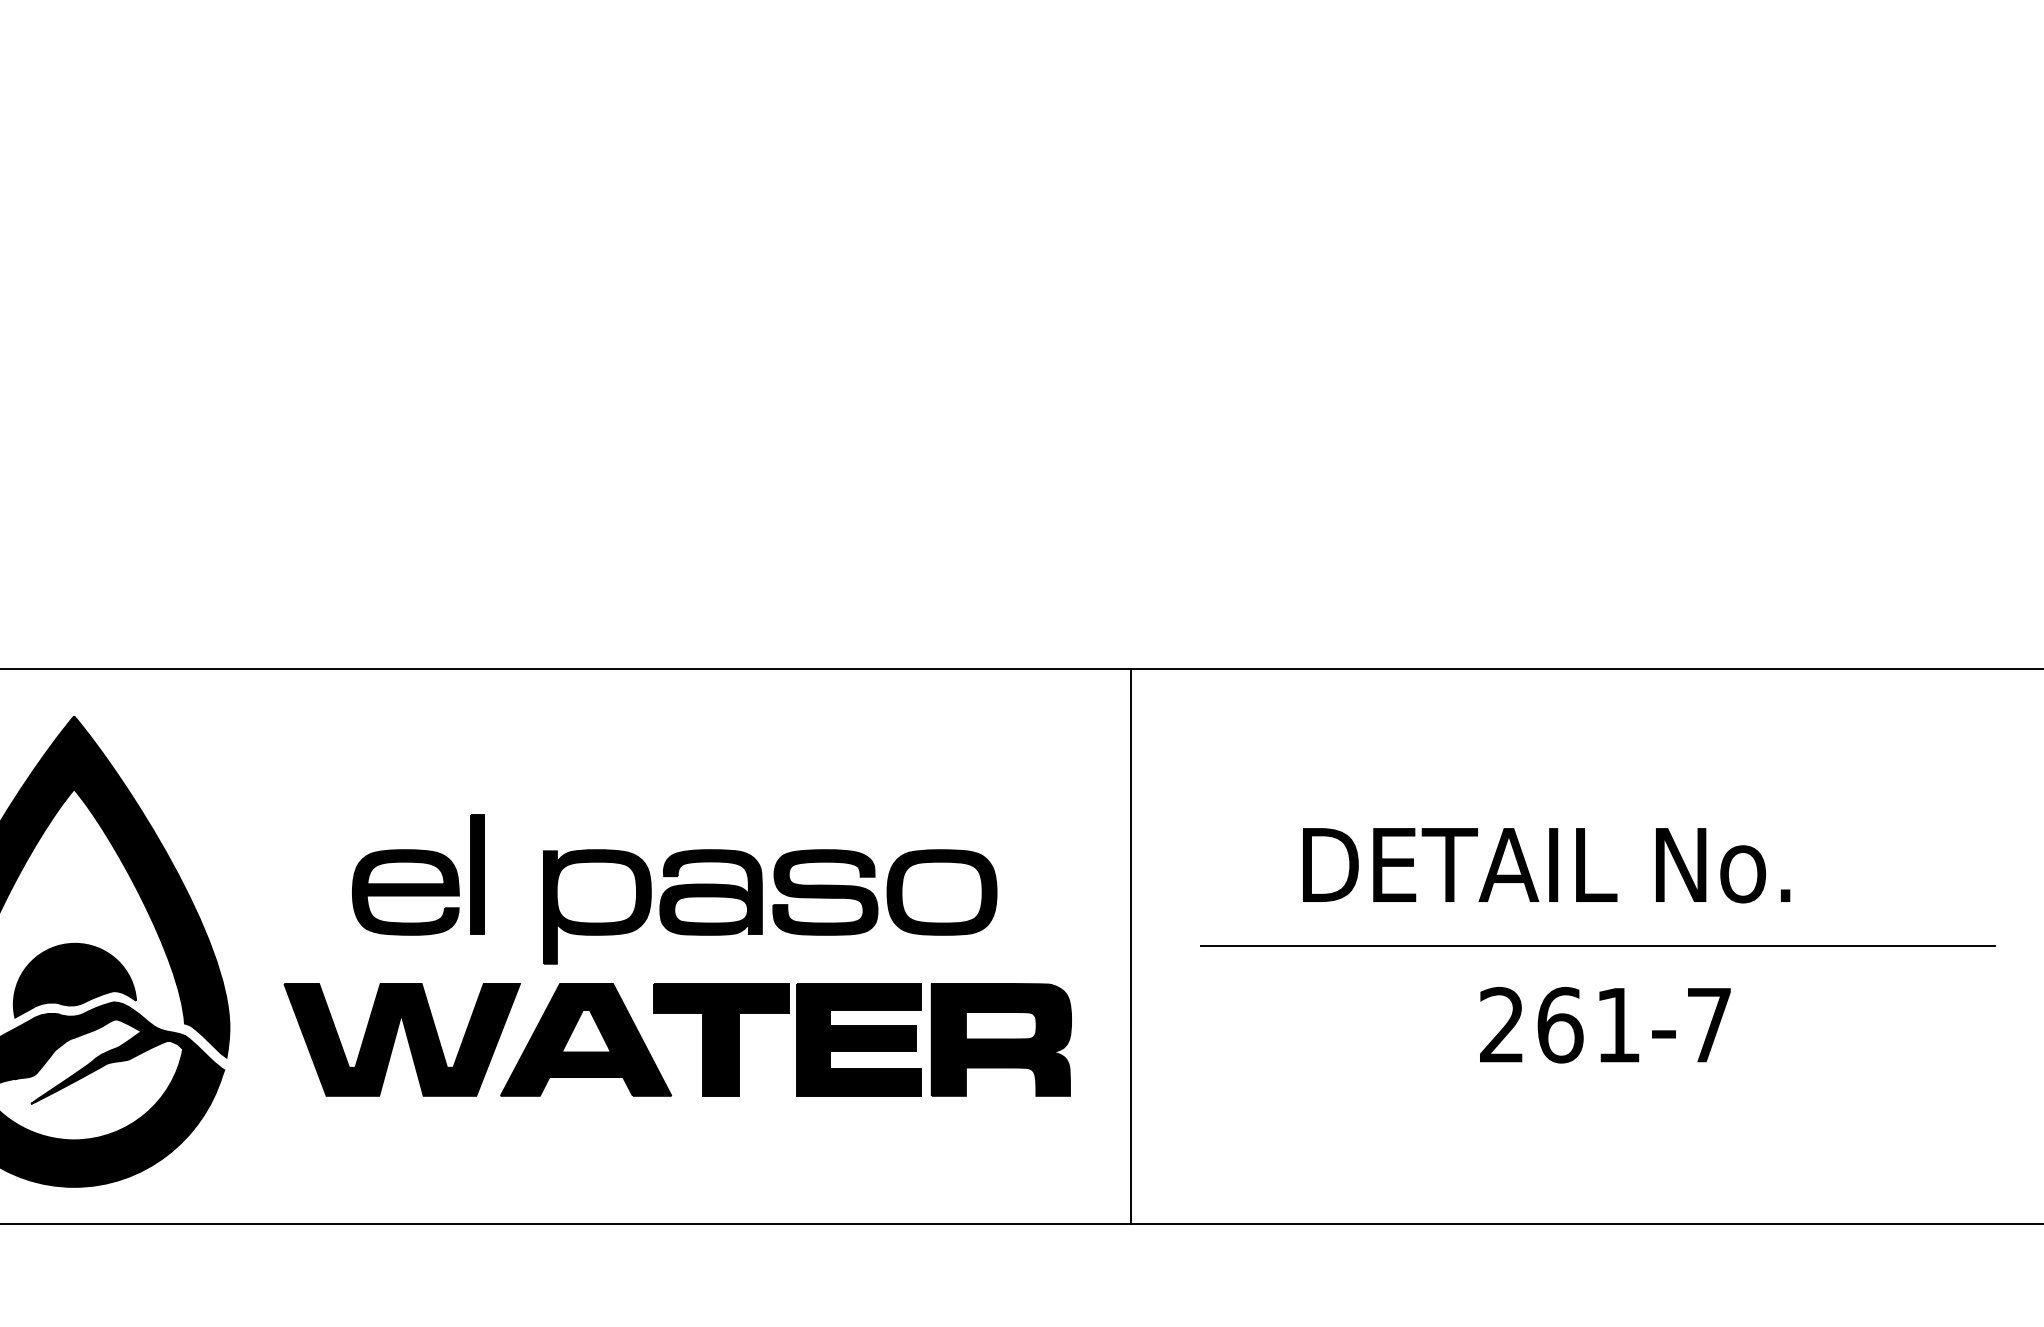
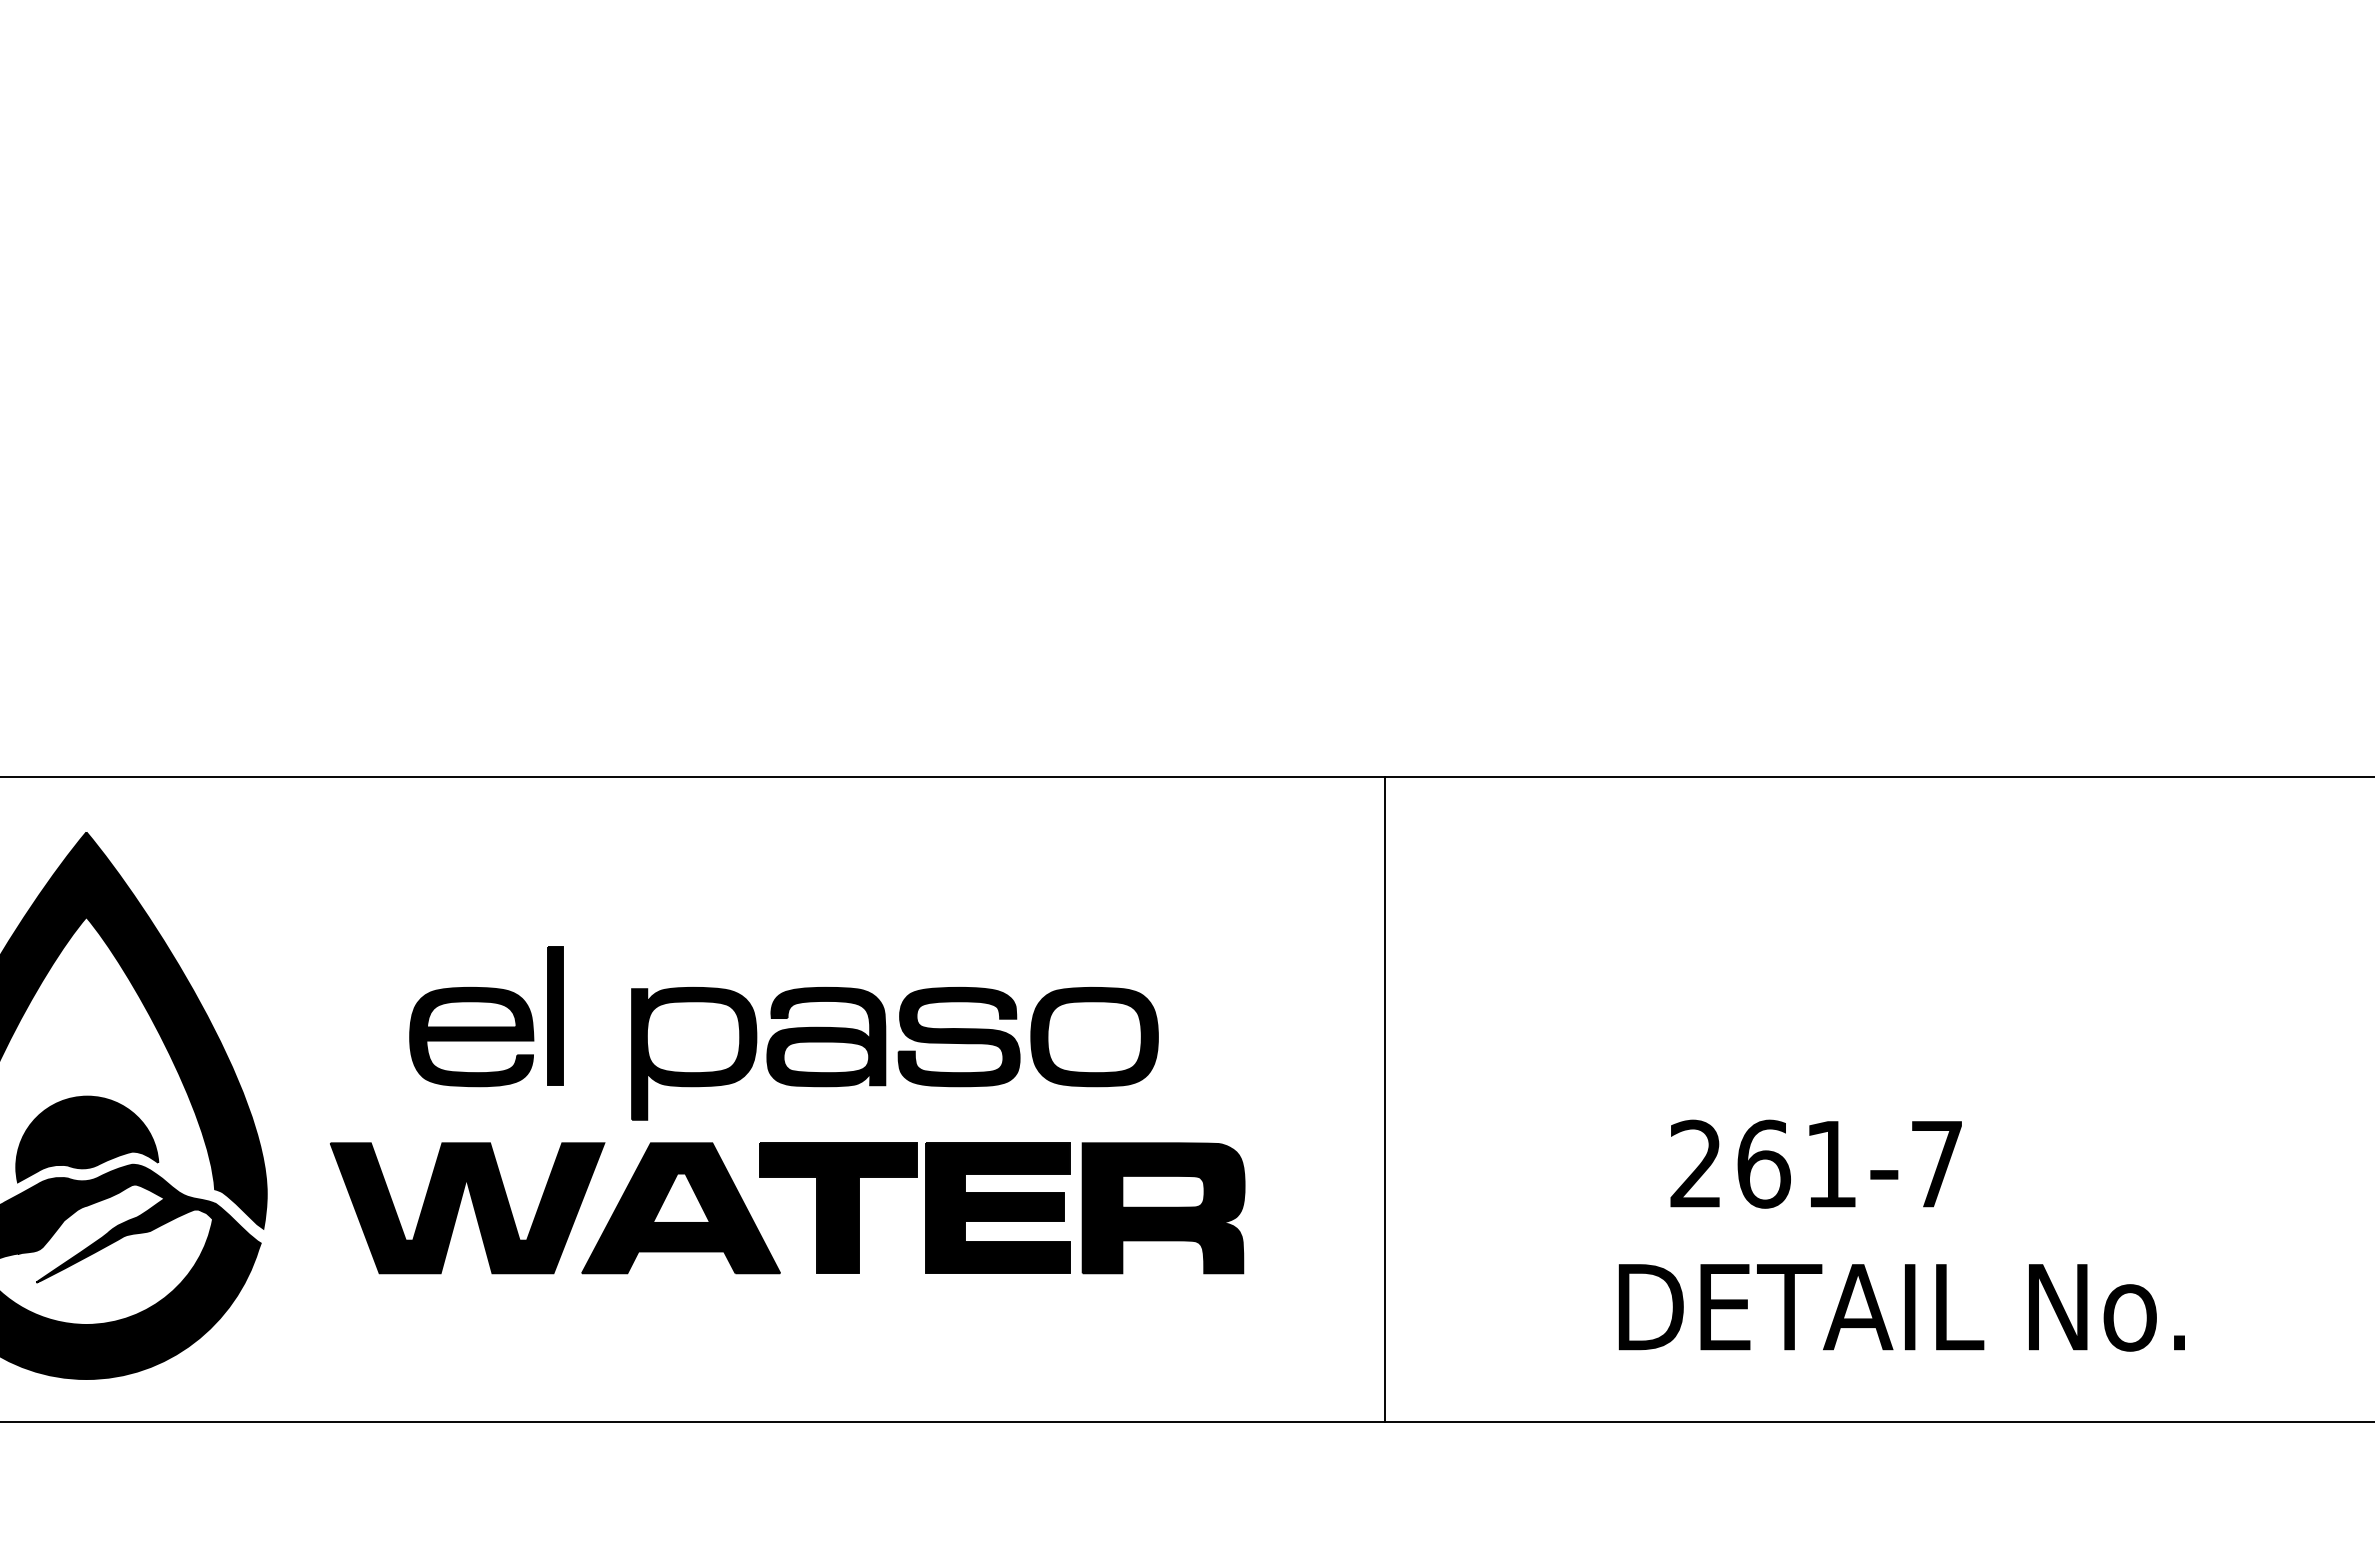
text: (1546, 865) -> (1901, 1307), moved
line: (1131, 946) -> (1385, 1099), moved
line: (1597, 946) -> (1856, 1099), removed
text: (1604, 1024) -> (1815, 1163), moved

